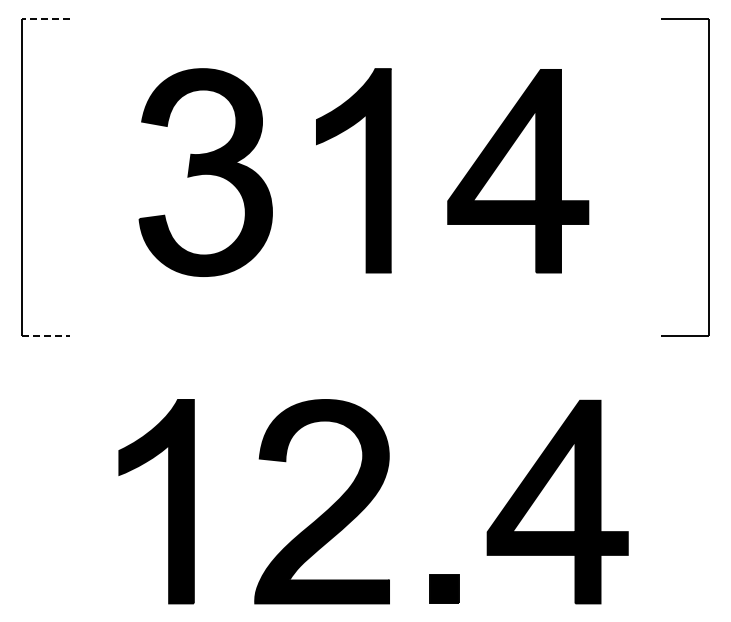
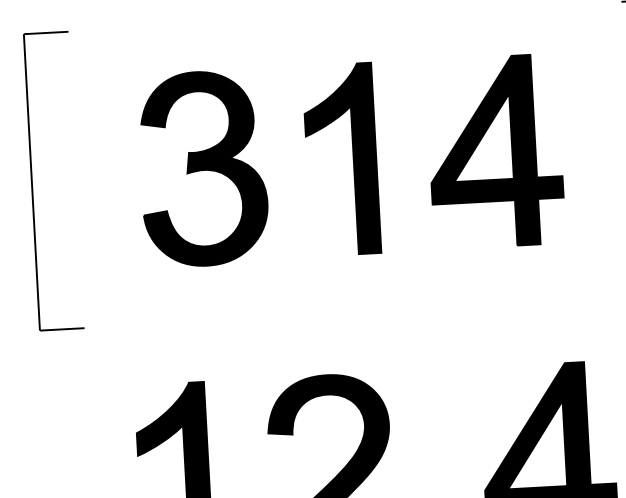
line: (45, 18) -> (45, 32), dashed -> solid
line: (45, 335) -> (61, 329), dashed -> solid

